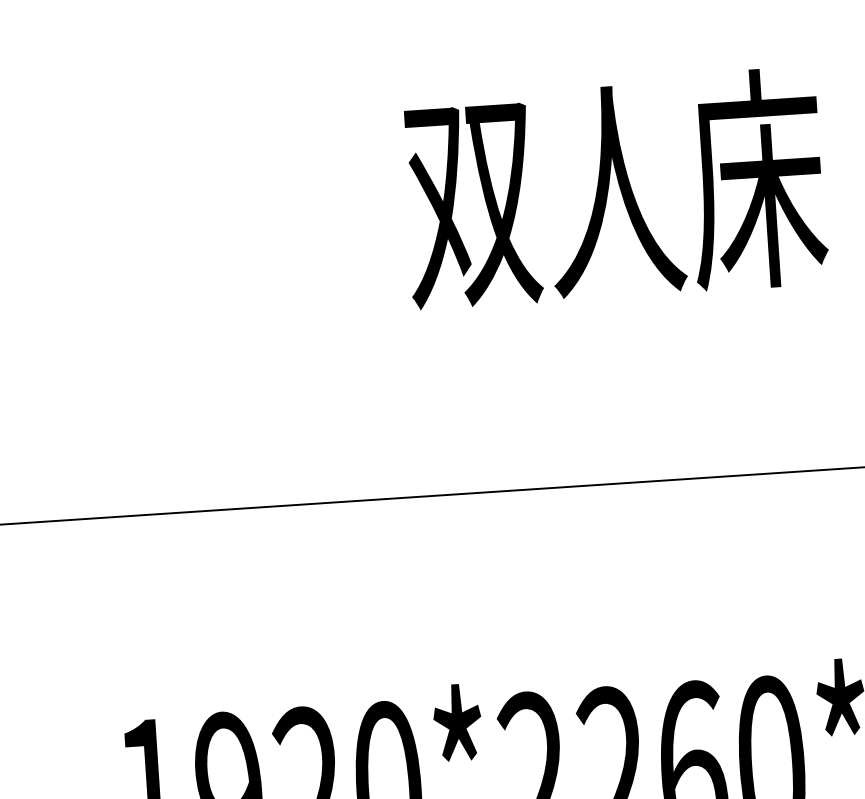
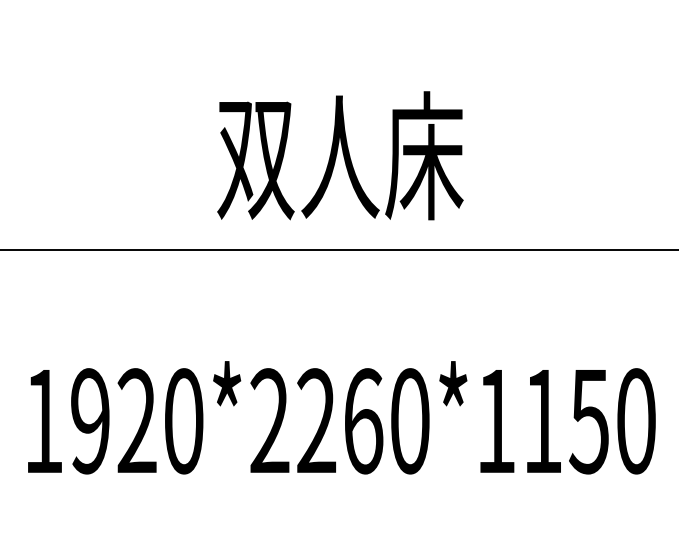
text: (614, 187) -> (340, 155), moved

